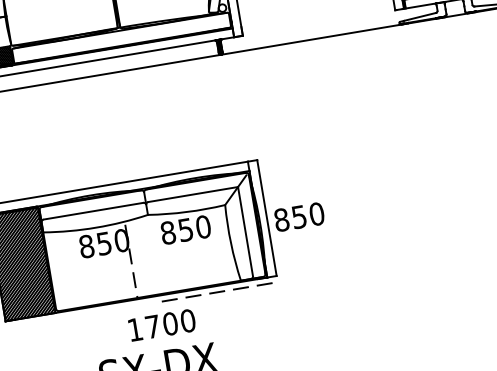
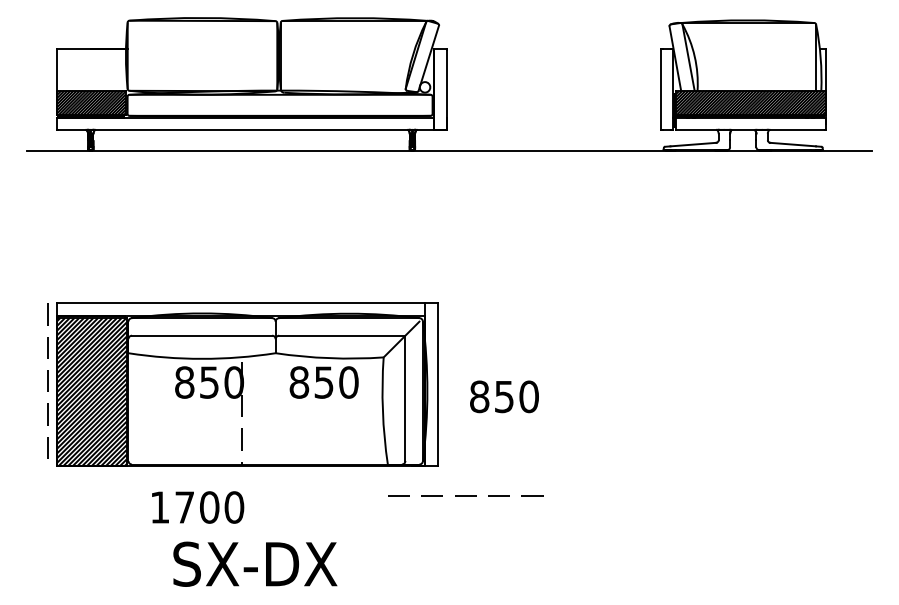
text: (299, 216) -> (504, 396), moved
line: (216, 291) -> (465, 495), moved
text: (162, 325) -> (198, 507), moved

